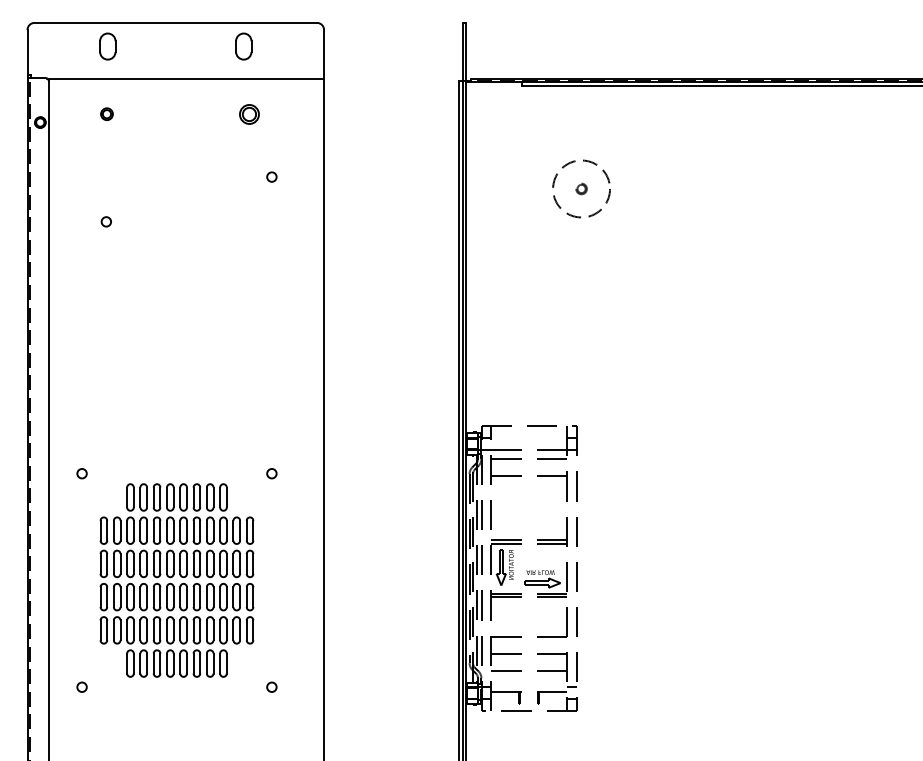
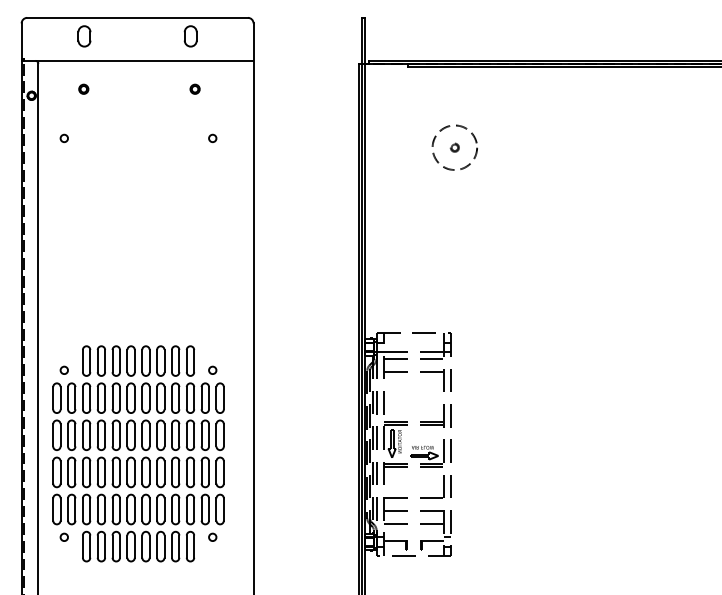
part: (248, 113) -> (194, 88), size x0.62
circle: (105, 220) -> (63, 137), moved
part: (176, 580) -> (138, 453), size x1.43

